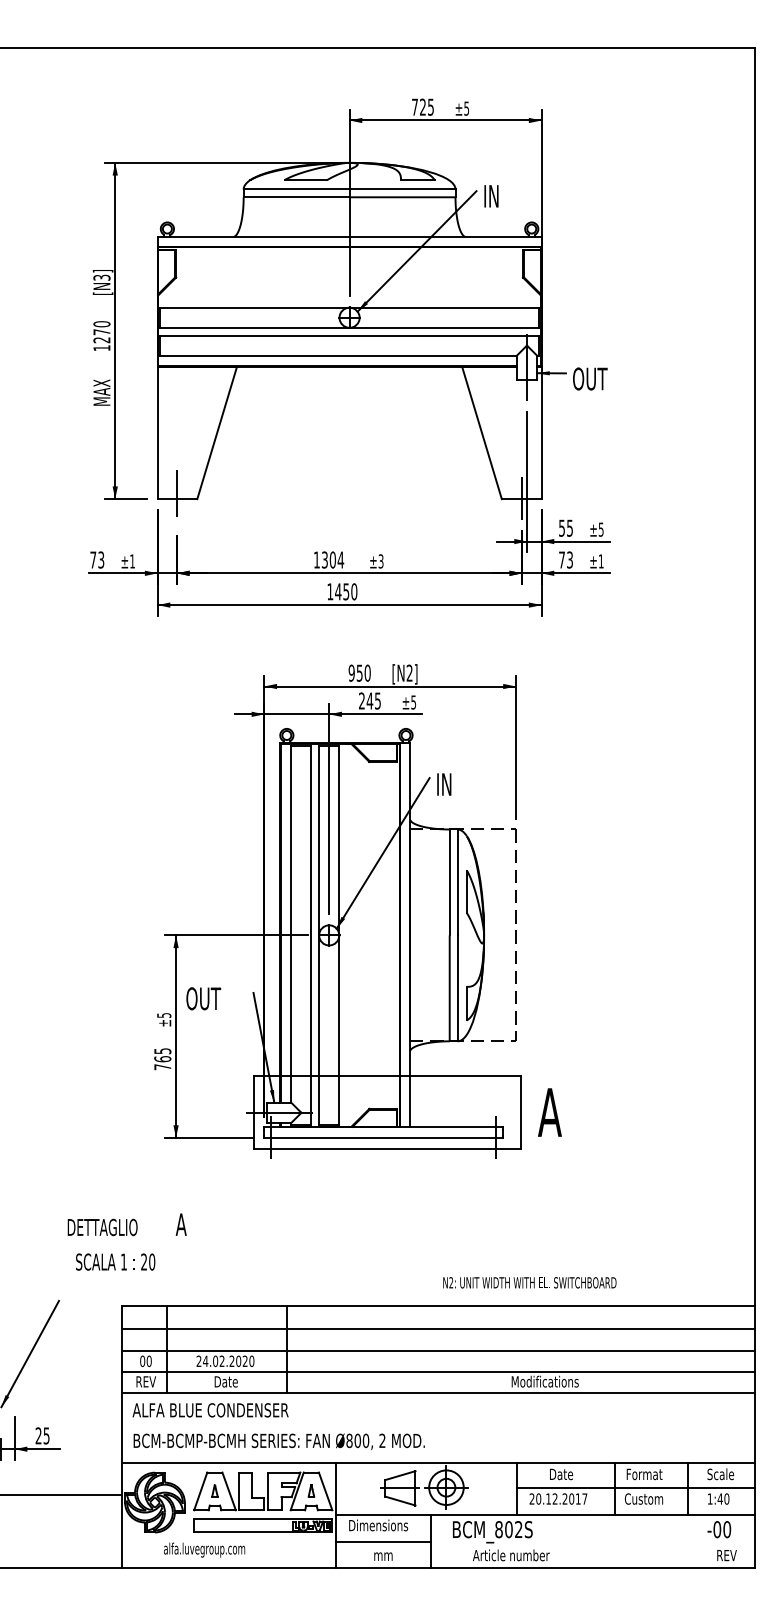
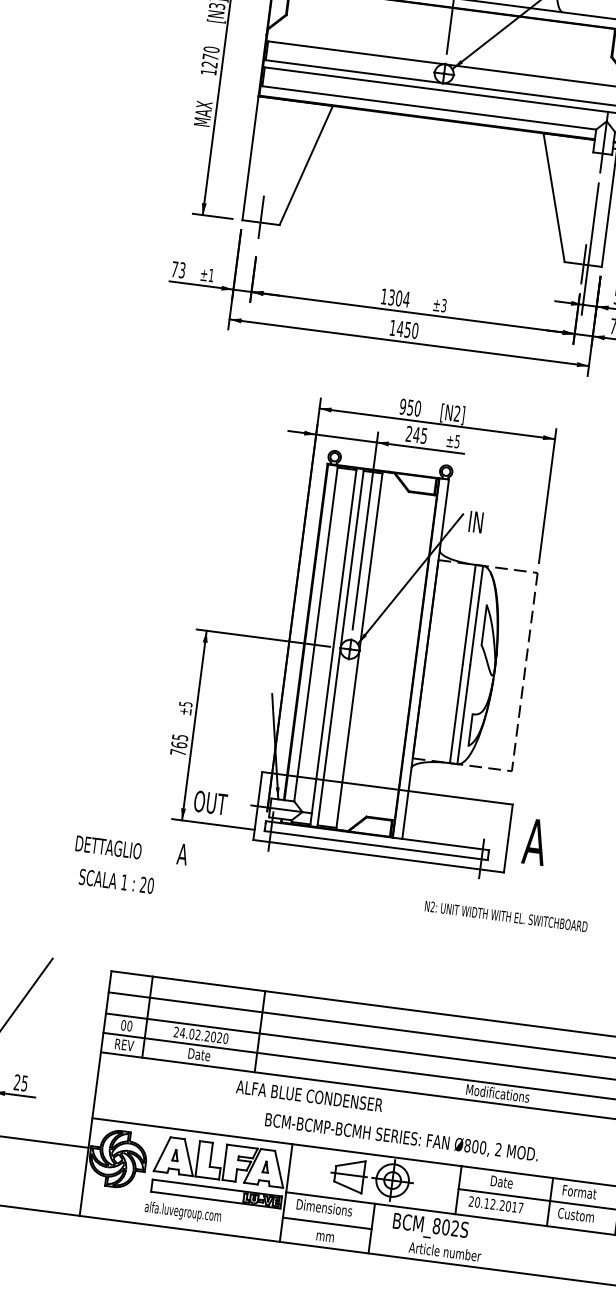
text: (203, 998) -> (210, 802), moved
text: (126, 1241) -> (129, 863), moved
text: (529, 1282) -> (505, 916), moved
text: (210, 1410) -> (309, 1096), moved
text: (278, 1441) -> (401, 1137), moved
text: (204, 1549) -> (183, 1212), moved

